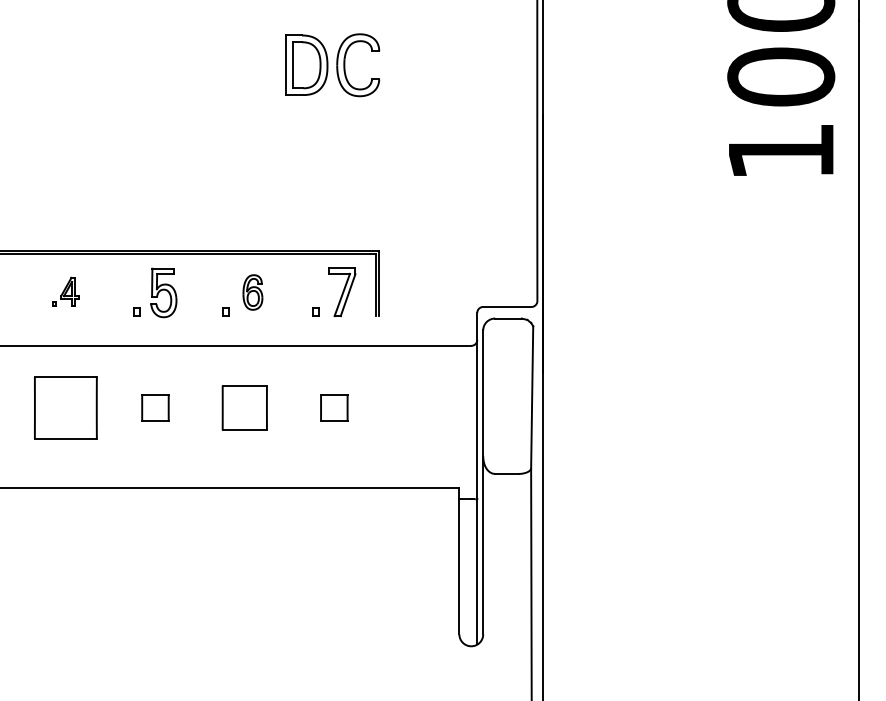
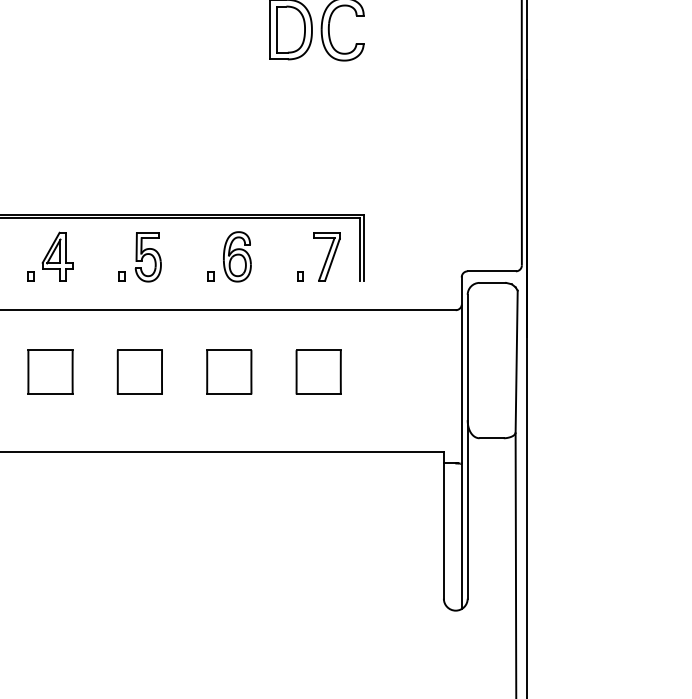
part: (65, 291) -> (49, 255), size x1.67
part: (252, 292) -> (236, 256), size x1.43
part: (66, 407) -> (50, 371), size x0.71
part: (155, 407) -> (139, 371), size x1.67
part: (334, 407) -> (318, 371), size x1.67

